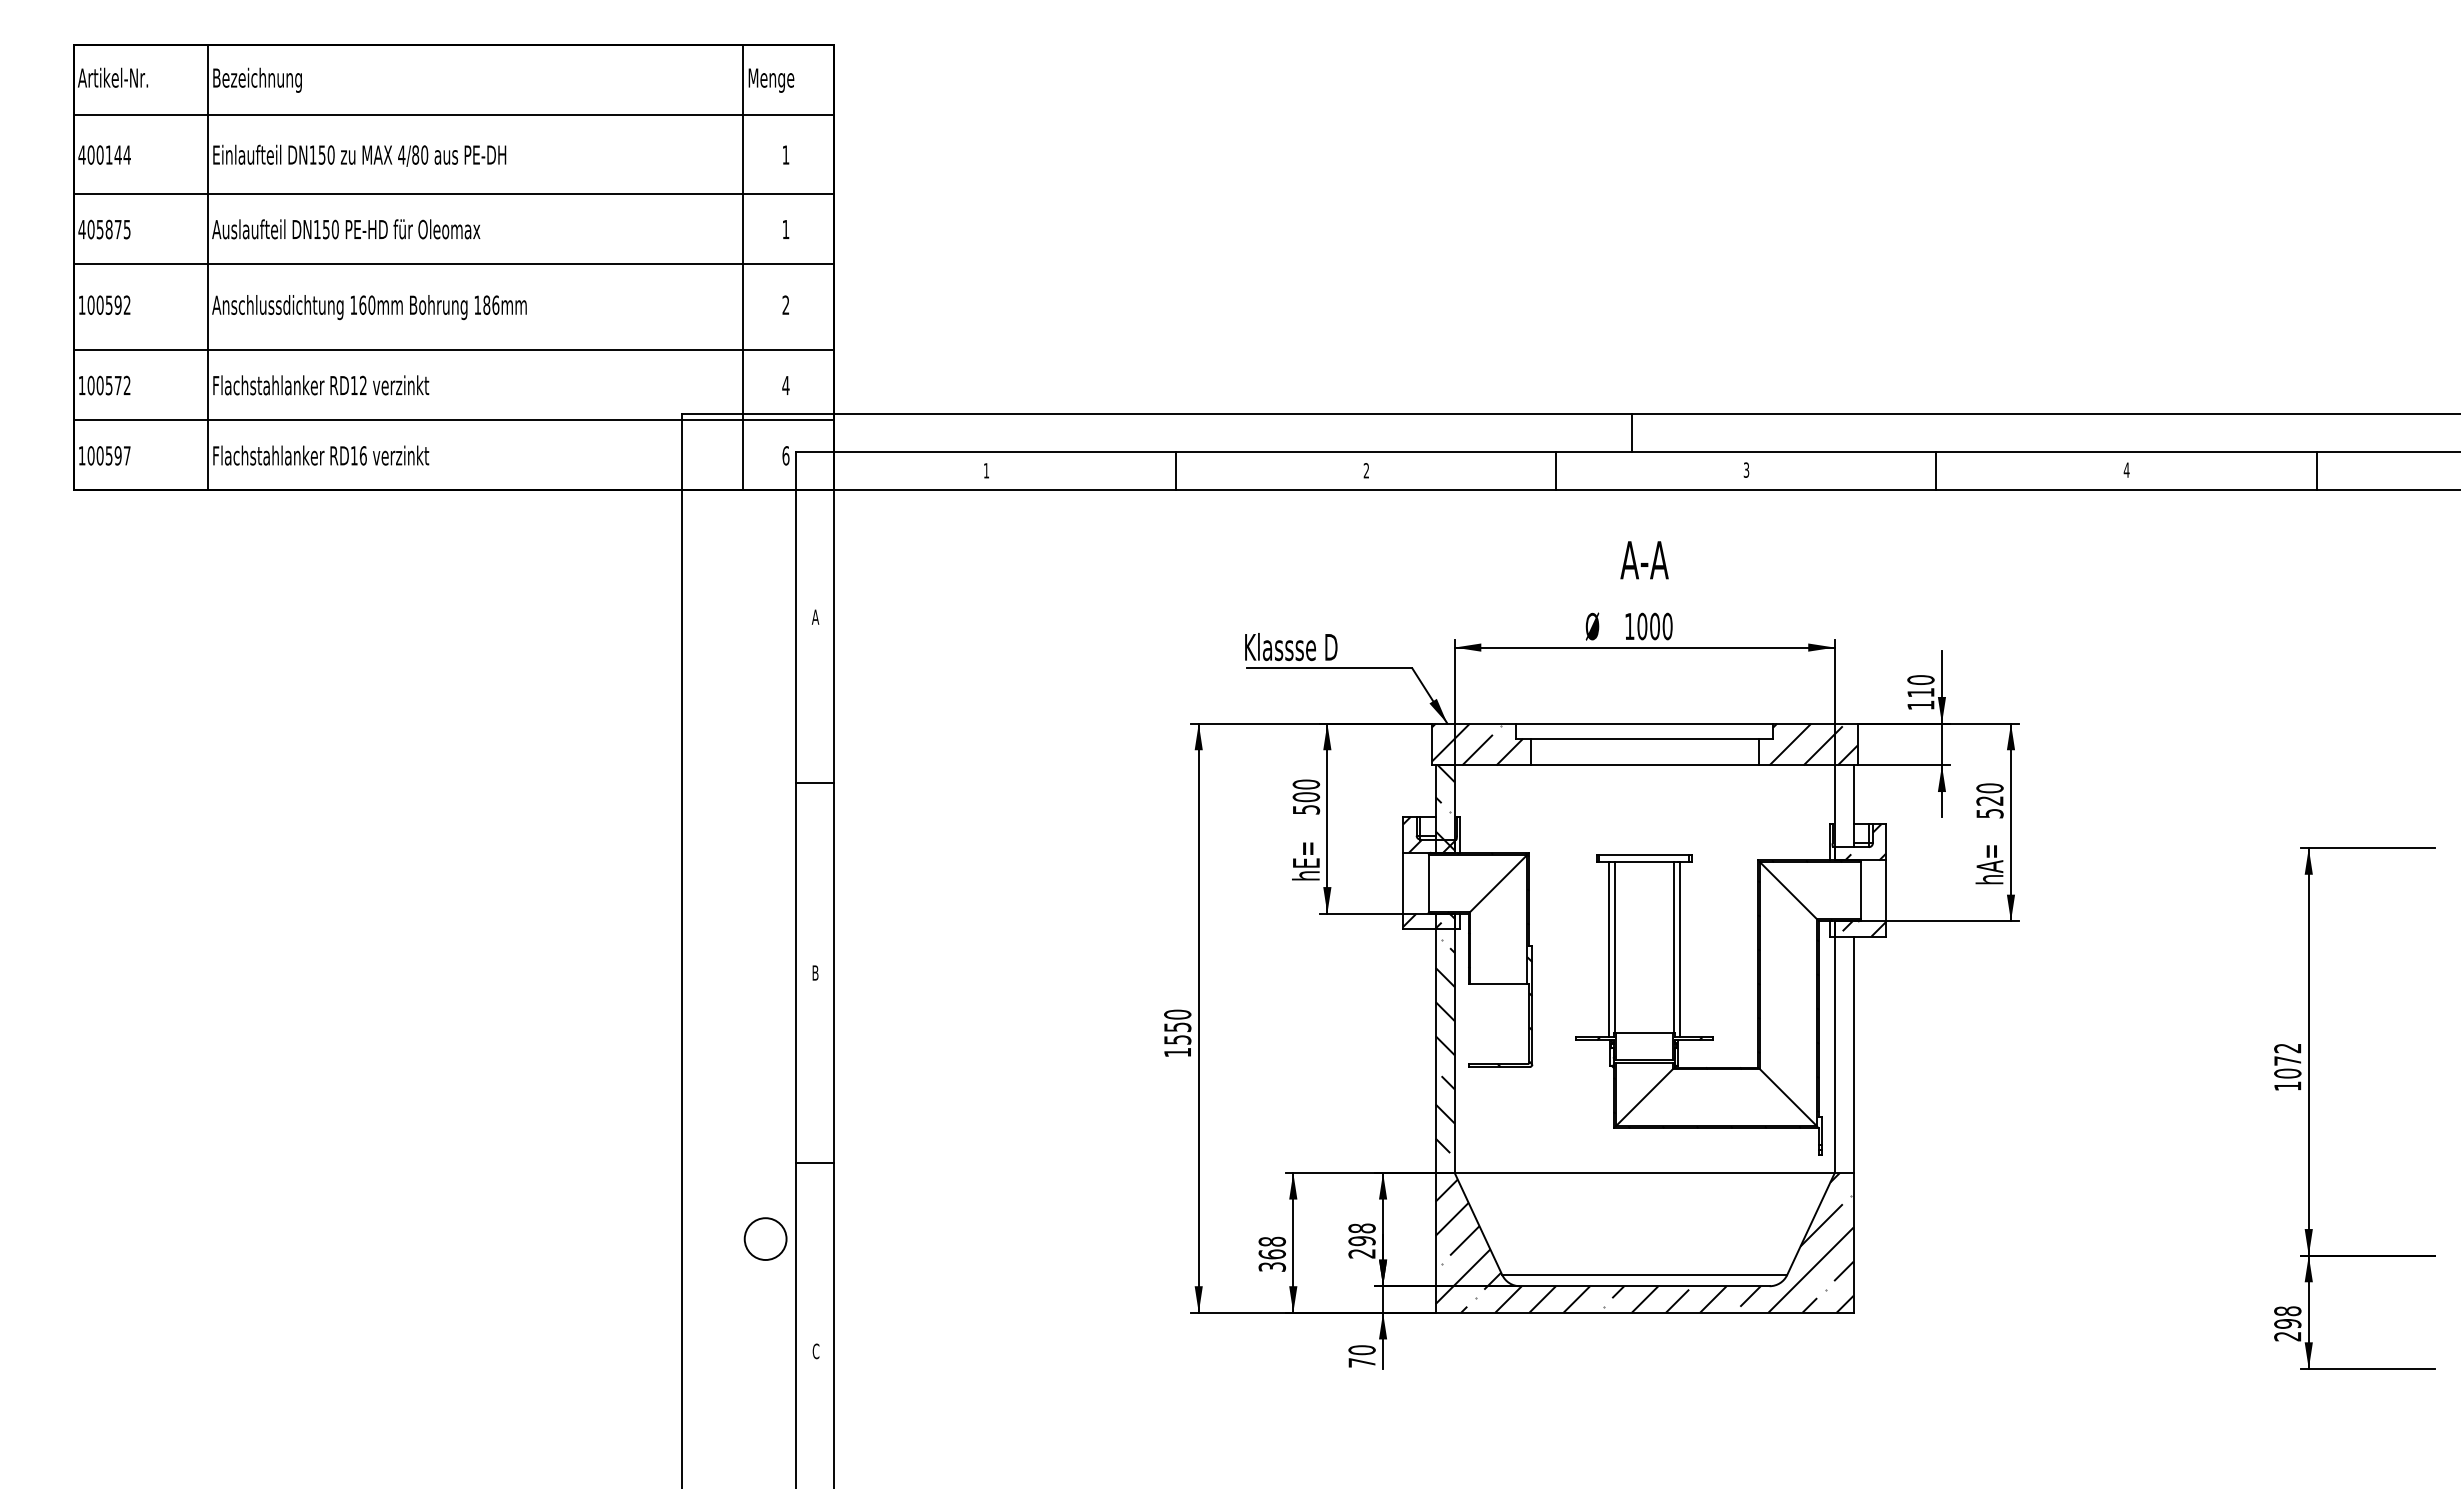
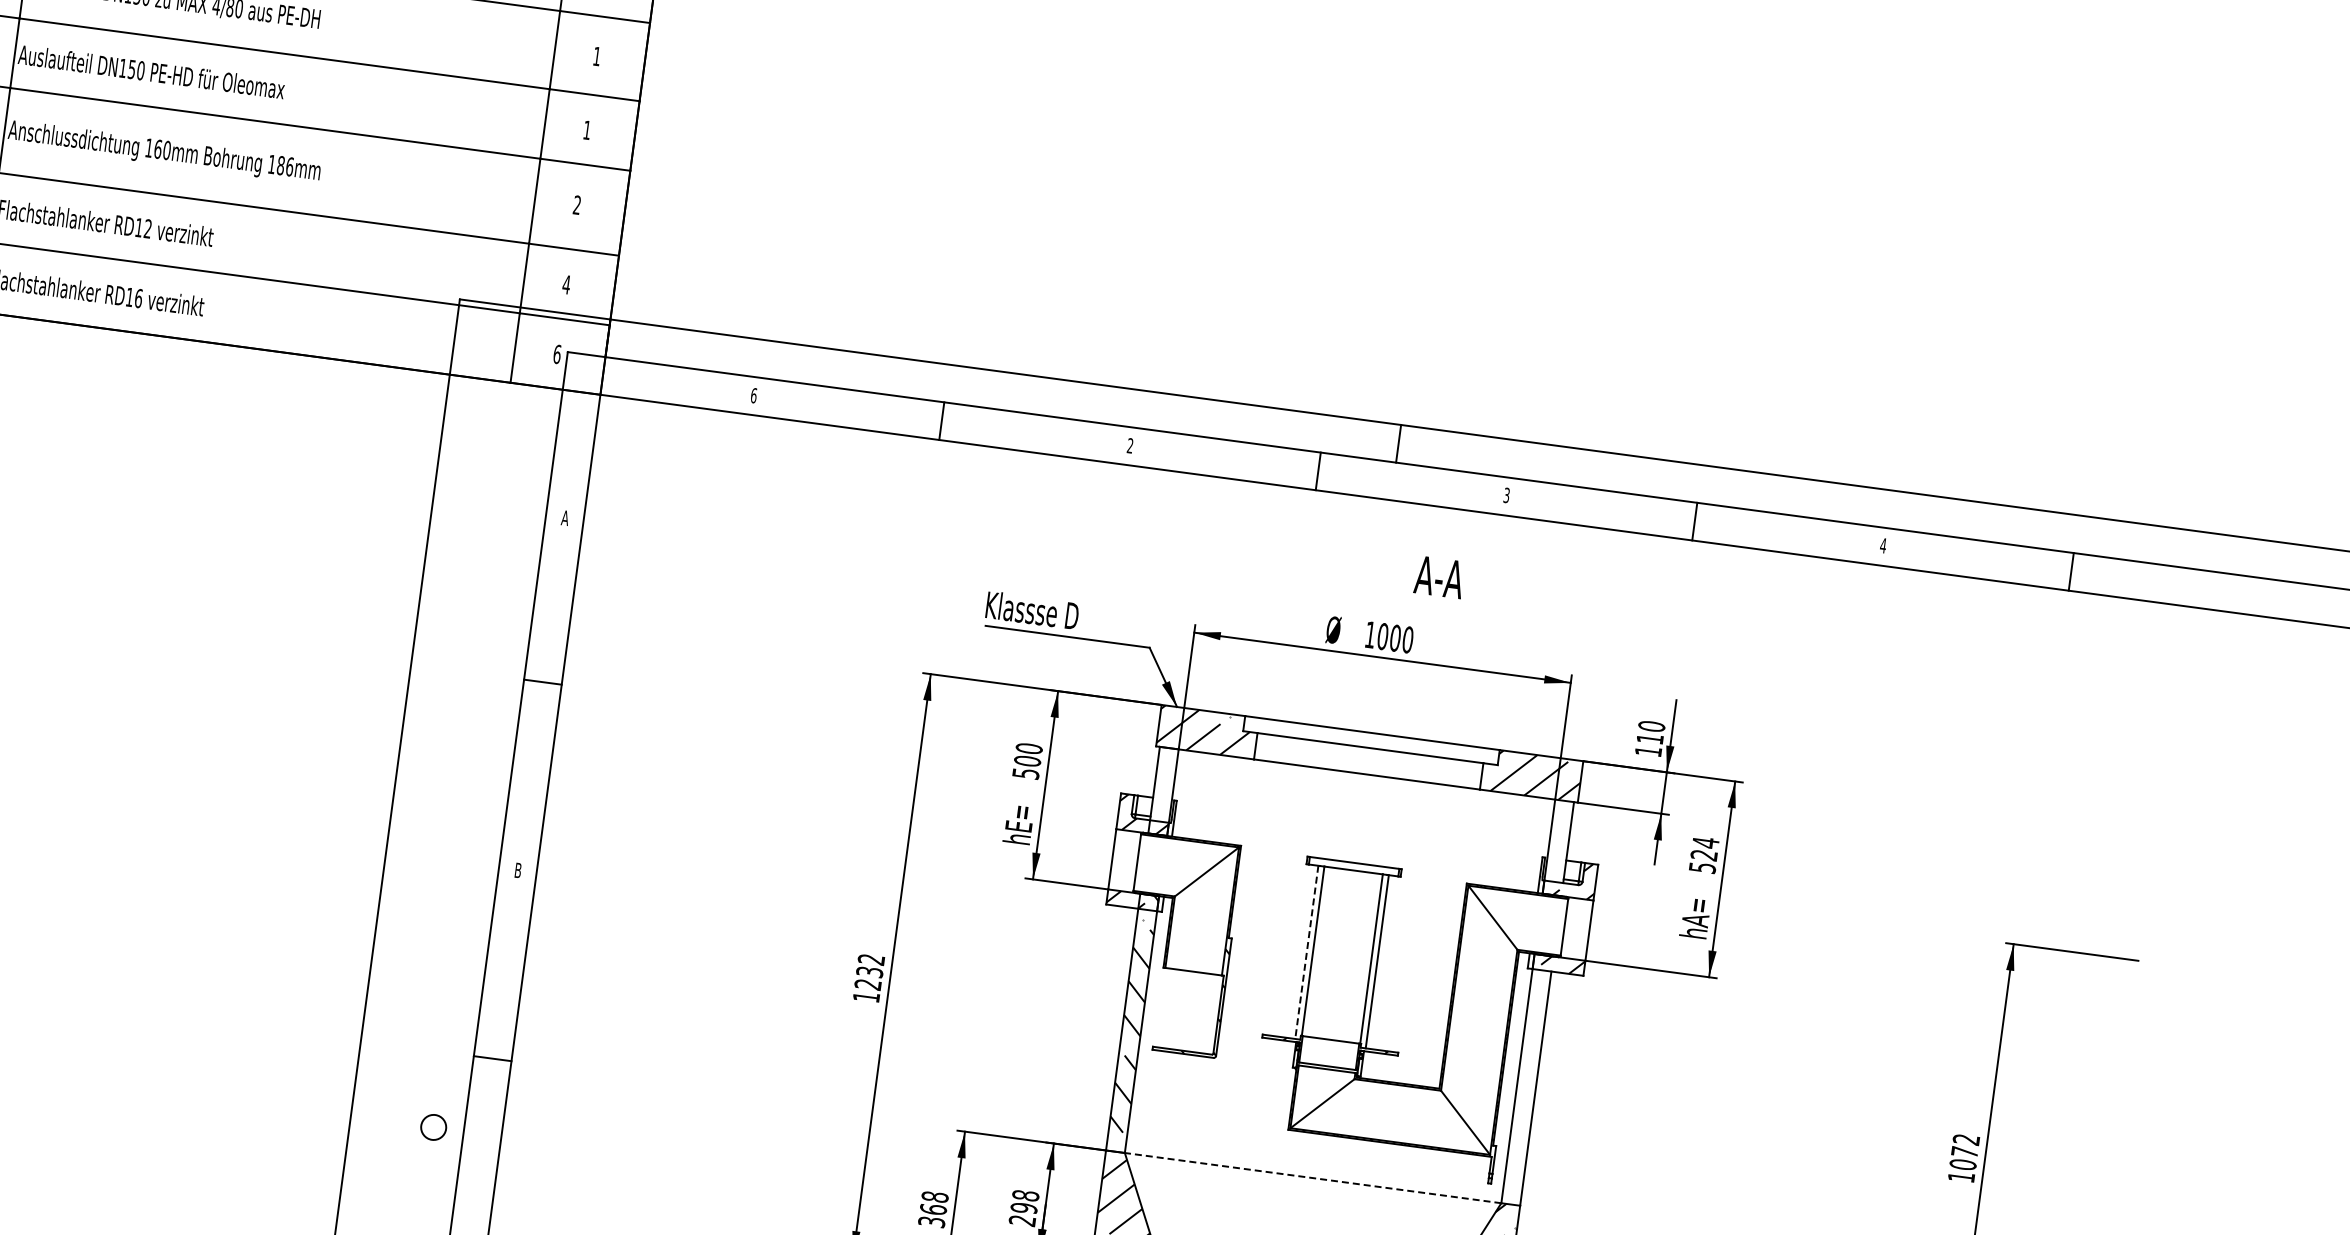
text: (986, 470) -> (753, 395), 1 -> 6
text: (1644, 560) -> (1439, 577), moved
text: (1989, 788) -> (1705, 842), 520 -> 524
hatch: (1444, 807) -> (1163, 789), removed
line: (1608, 950) -> (1306, 953), solid -> dashed
text: (1177, 1026) -> (869, 971), 1550 -> 1232
line: (1644, 1172) -> (1312, 1177), solid -> dashed
circle: (765, 1238) -> (433, 1126), size x0.6

